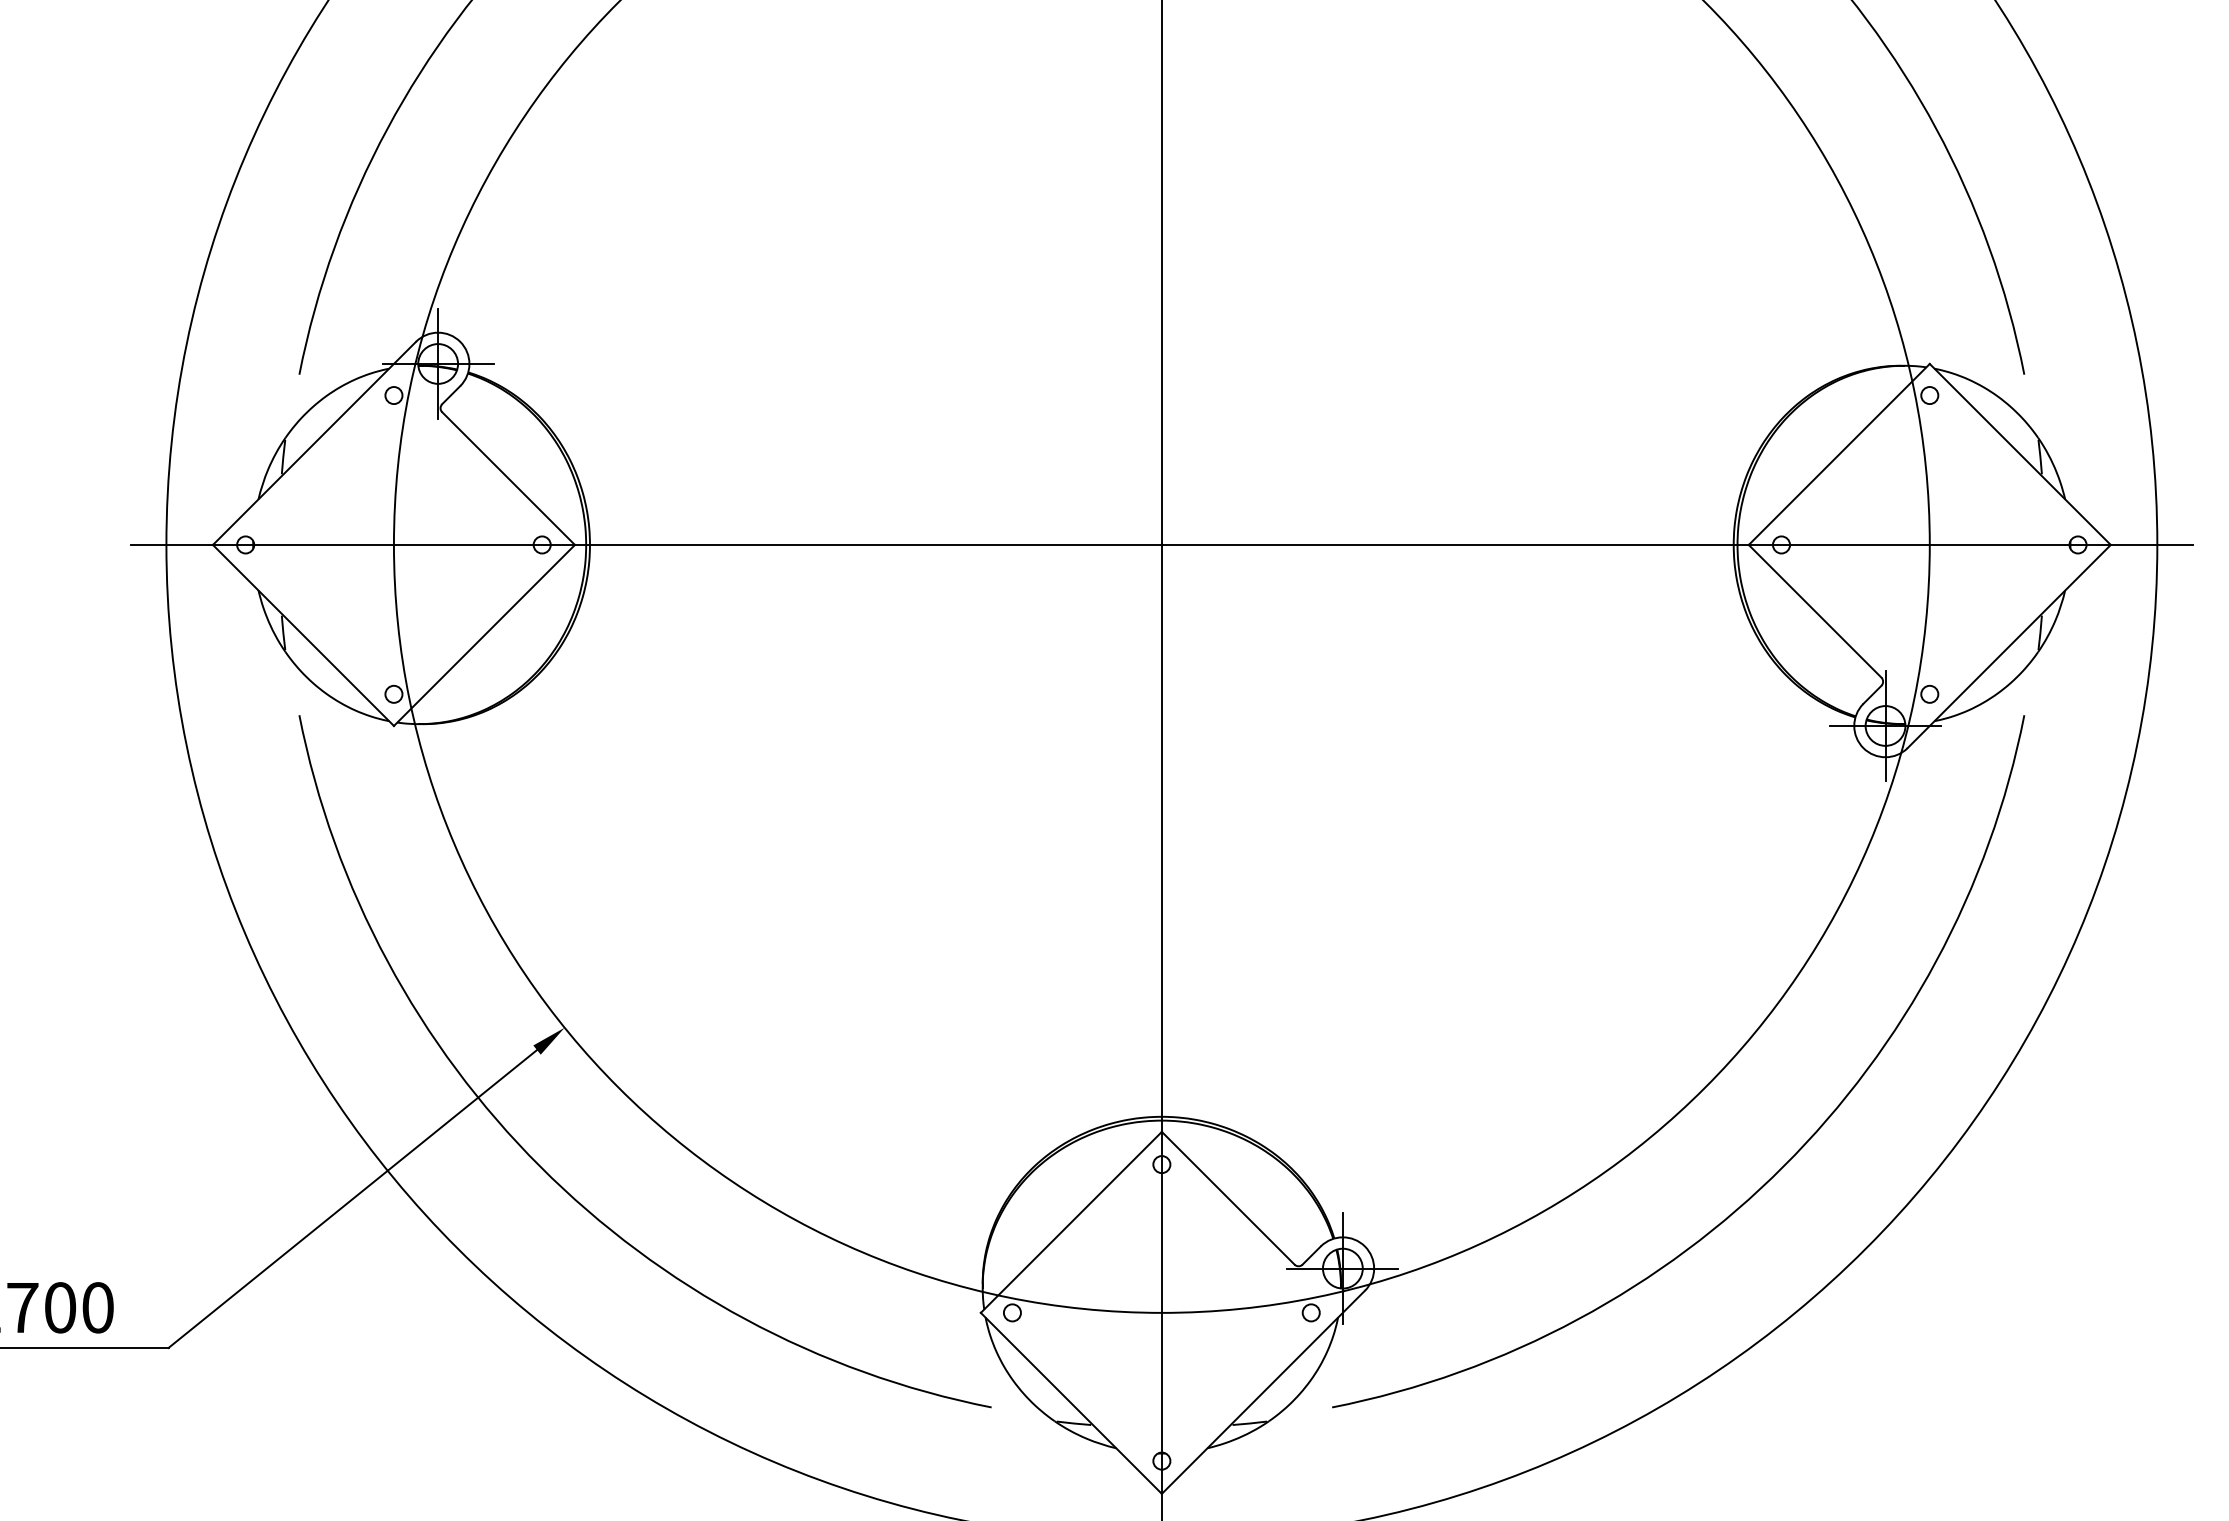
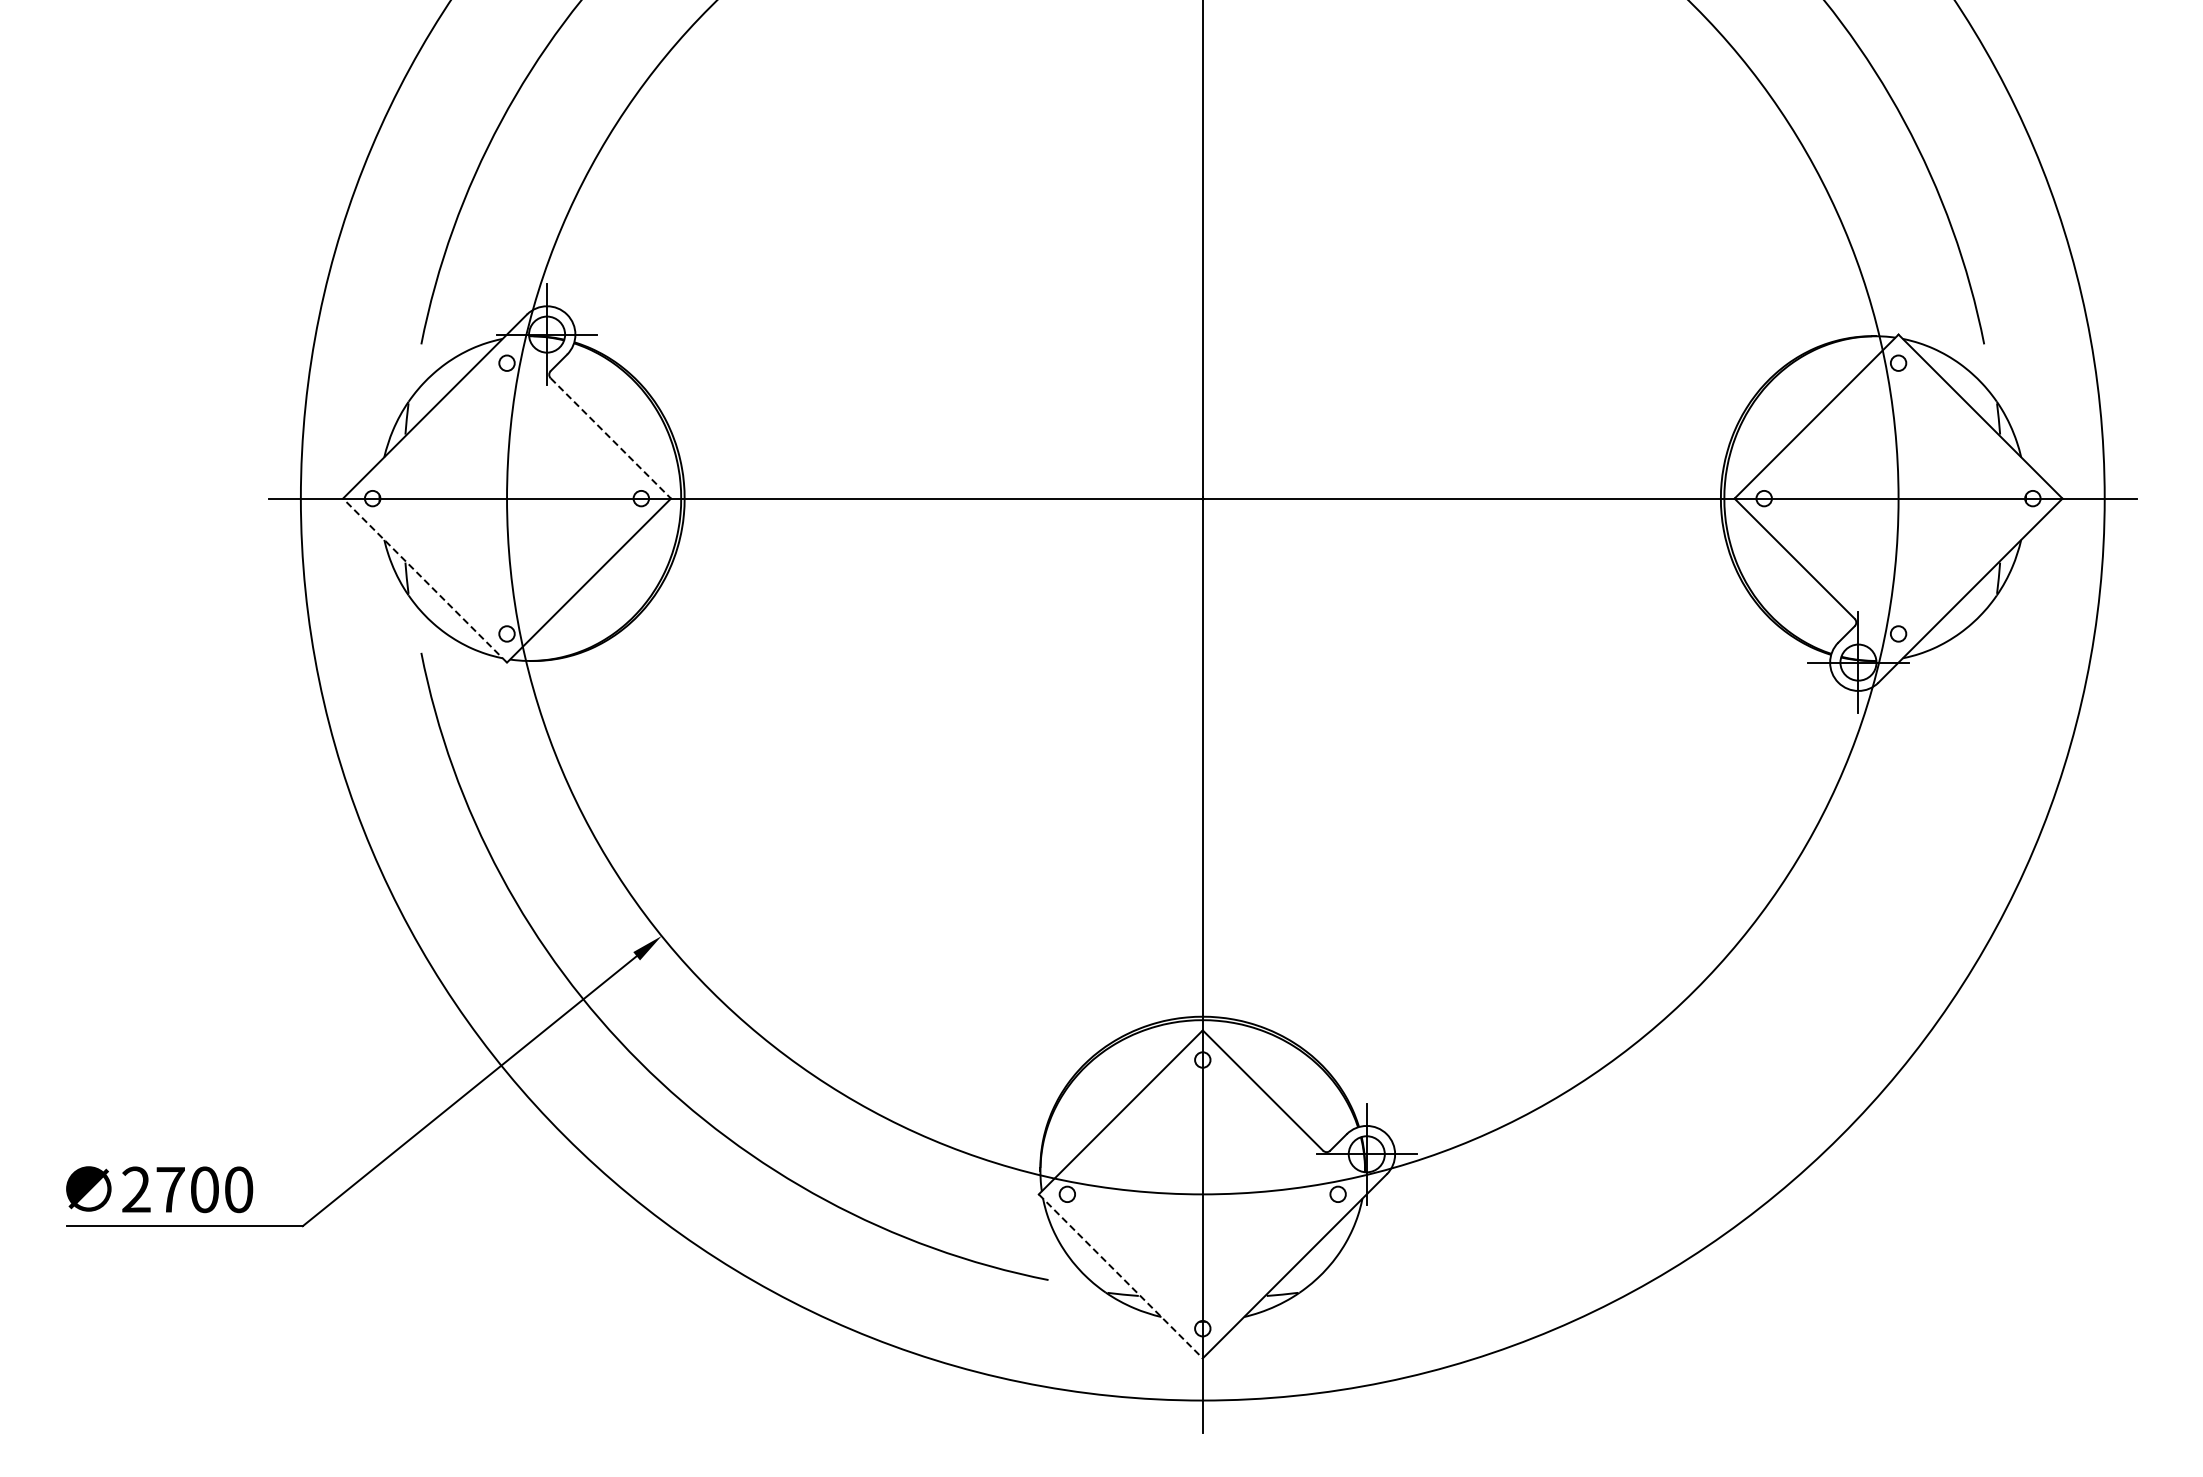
line: (509, 478) -> (611, 438), solid -> dashed
line: (303, 635) -> (425, 580), solid -> dashed
arc: (1782, 1165) -> (1765, 1060), removed
line: (1071, 1403) -> (1120, 1276), solid -> dashed

